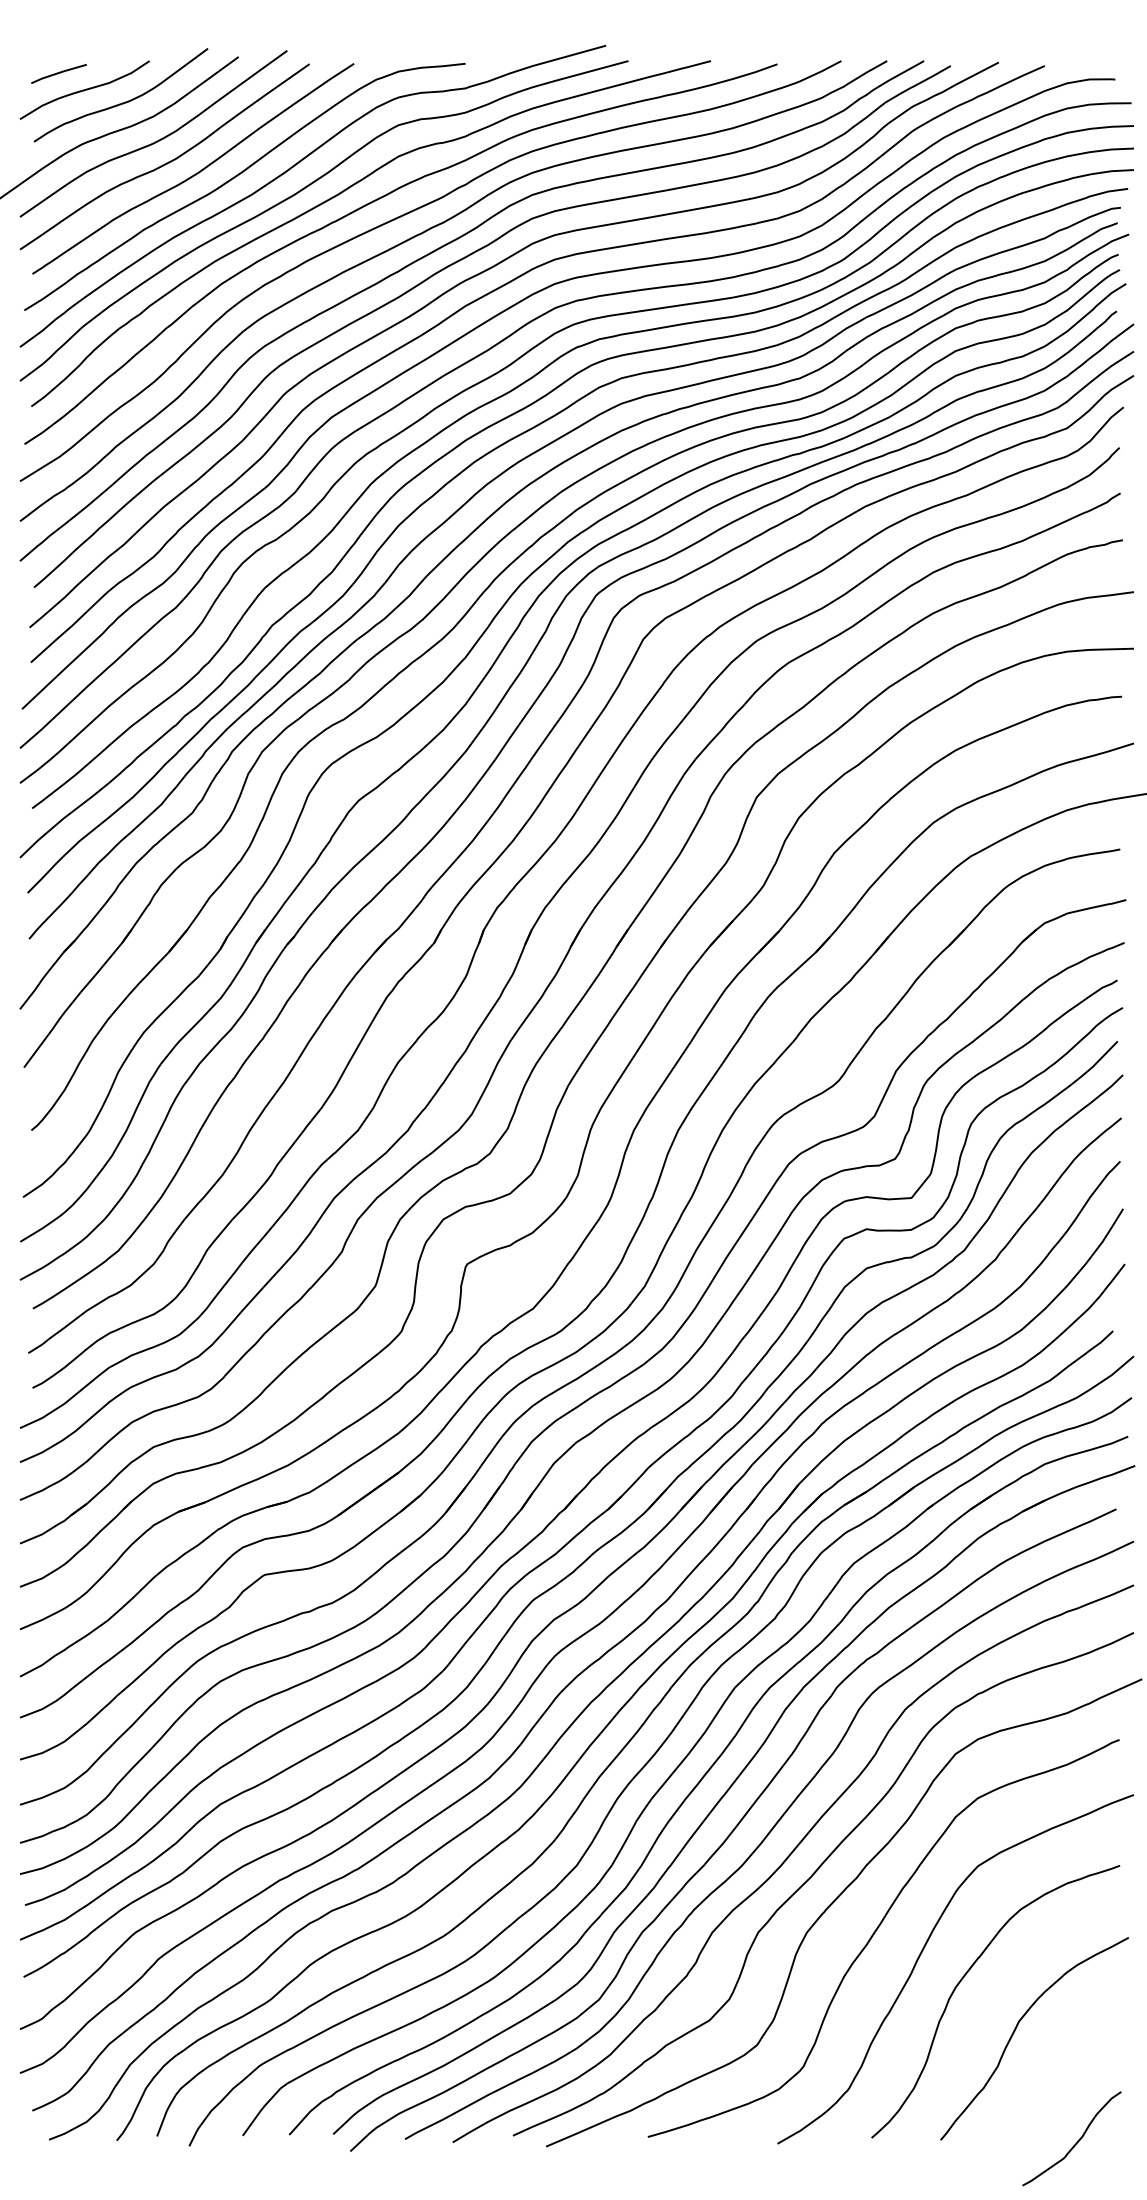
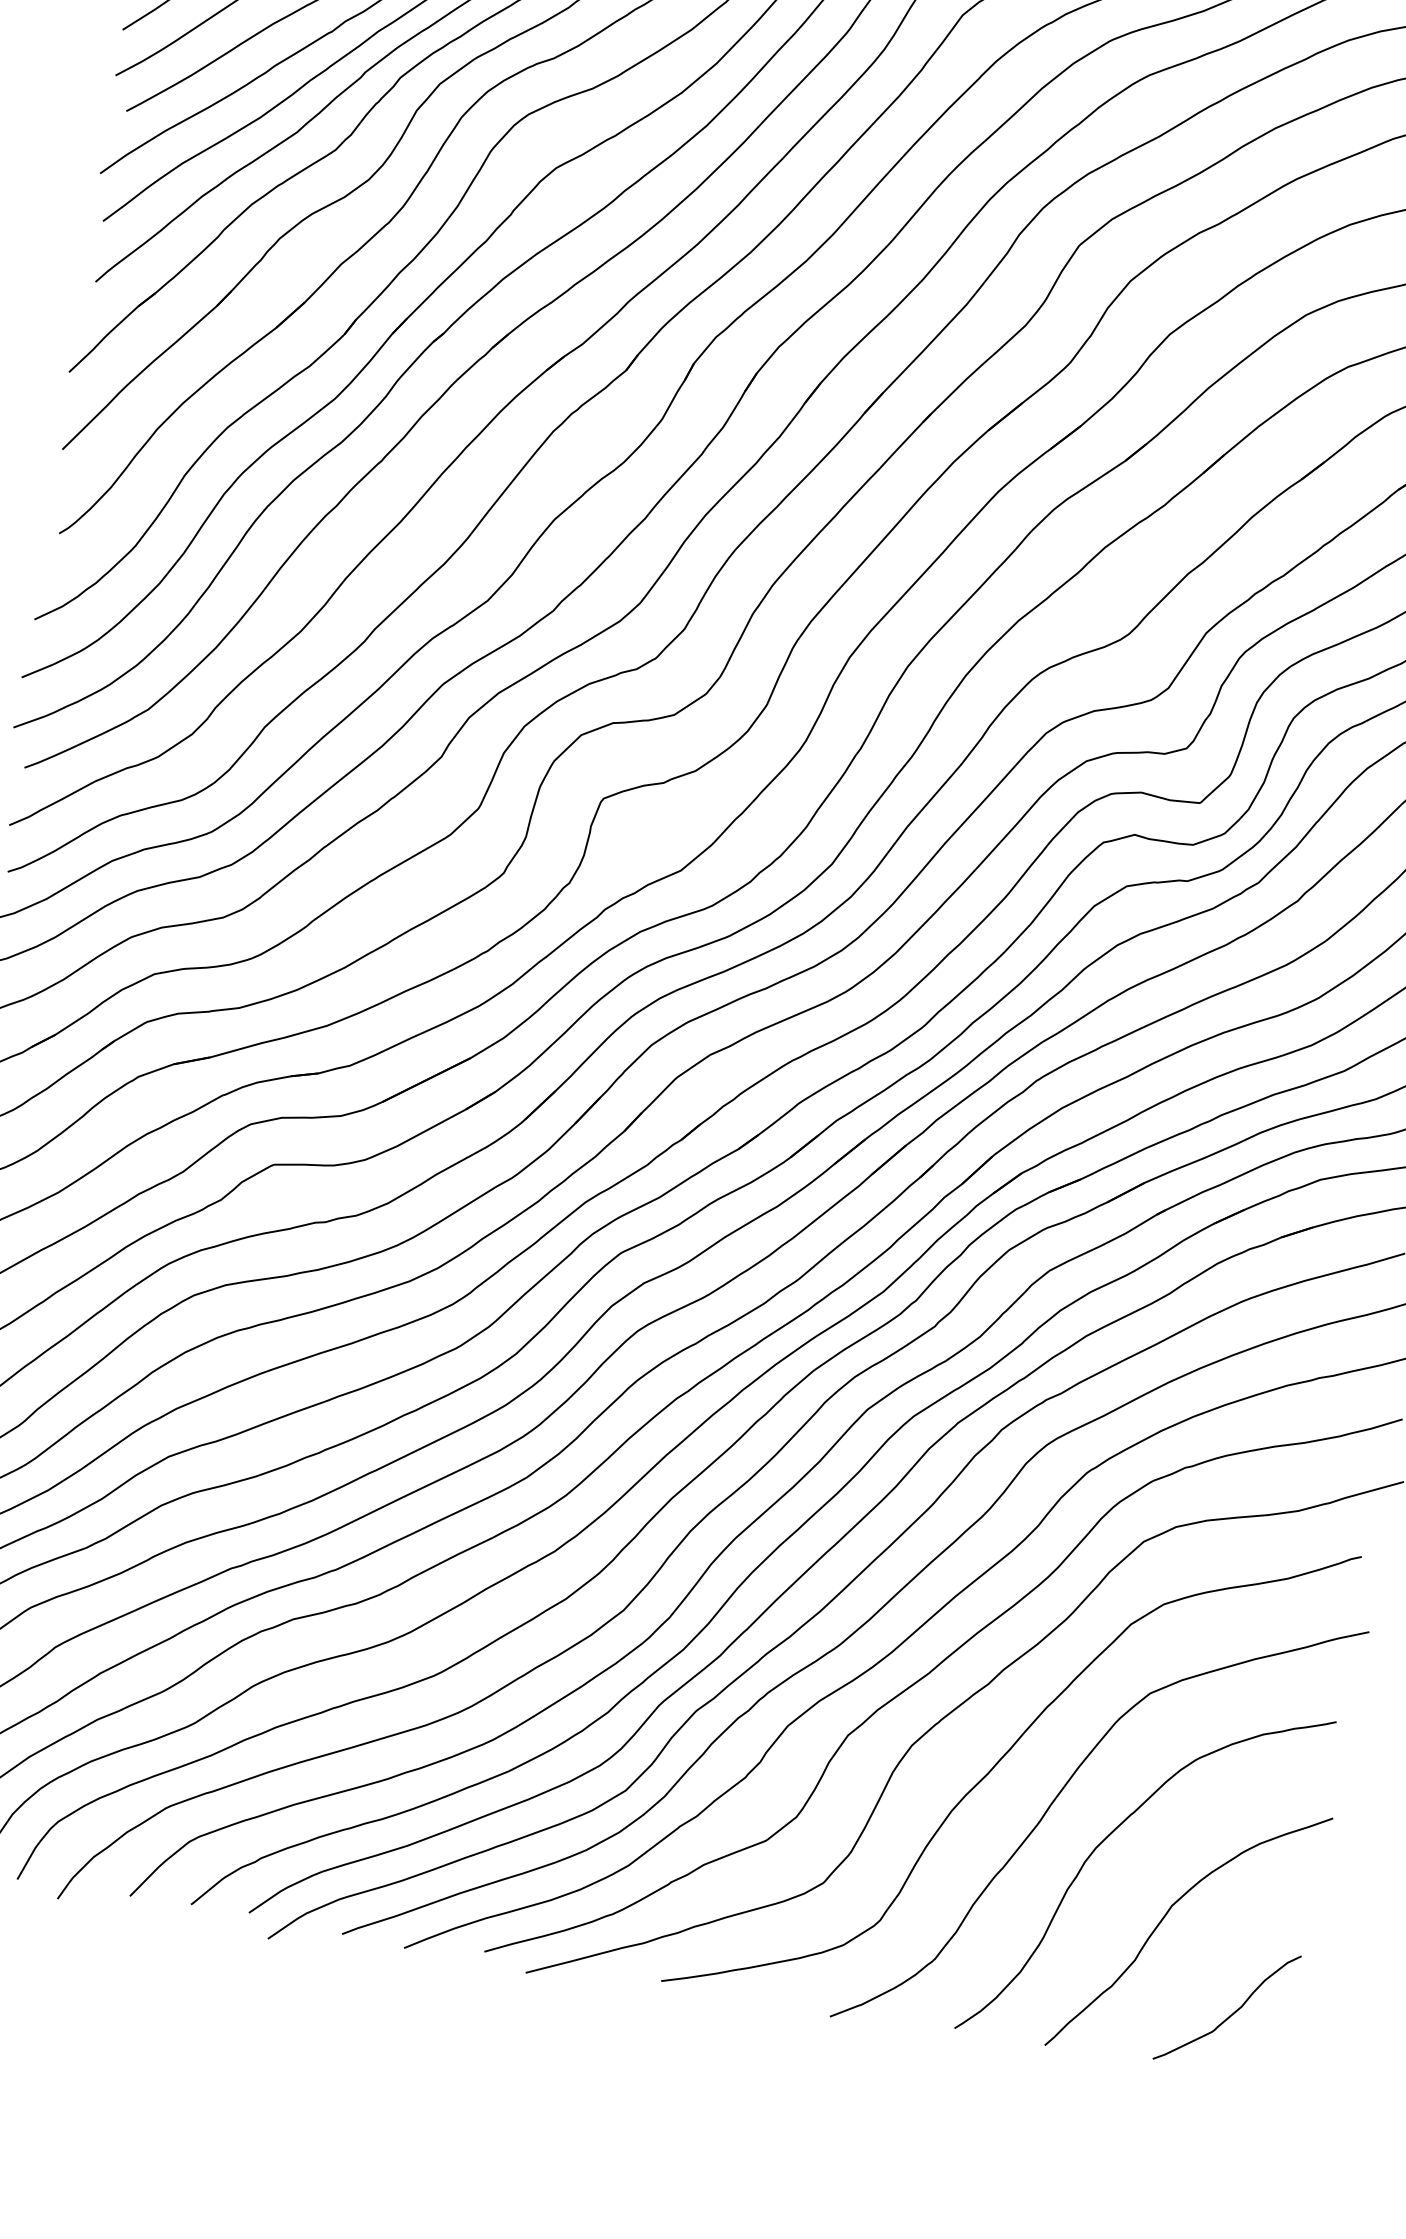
curve: (1077, 2140) -> (1234, 2010), moved

